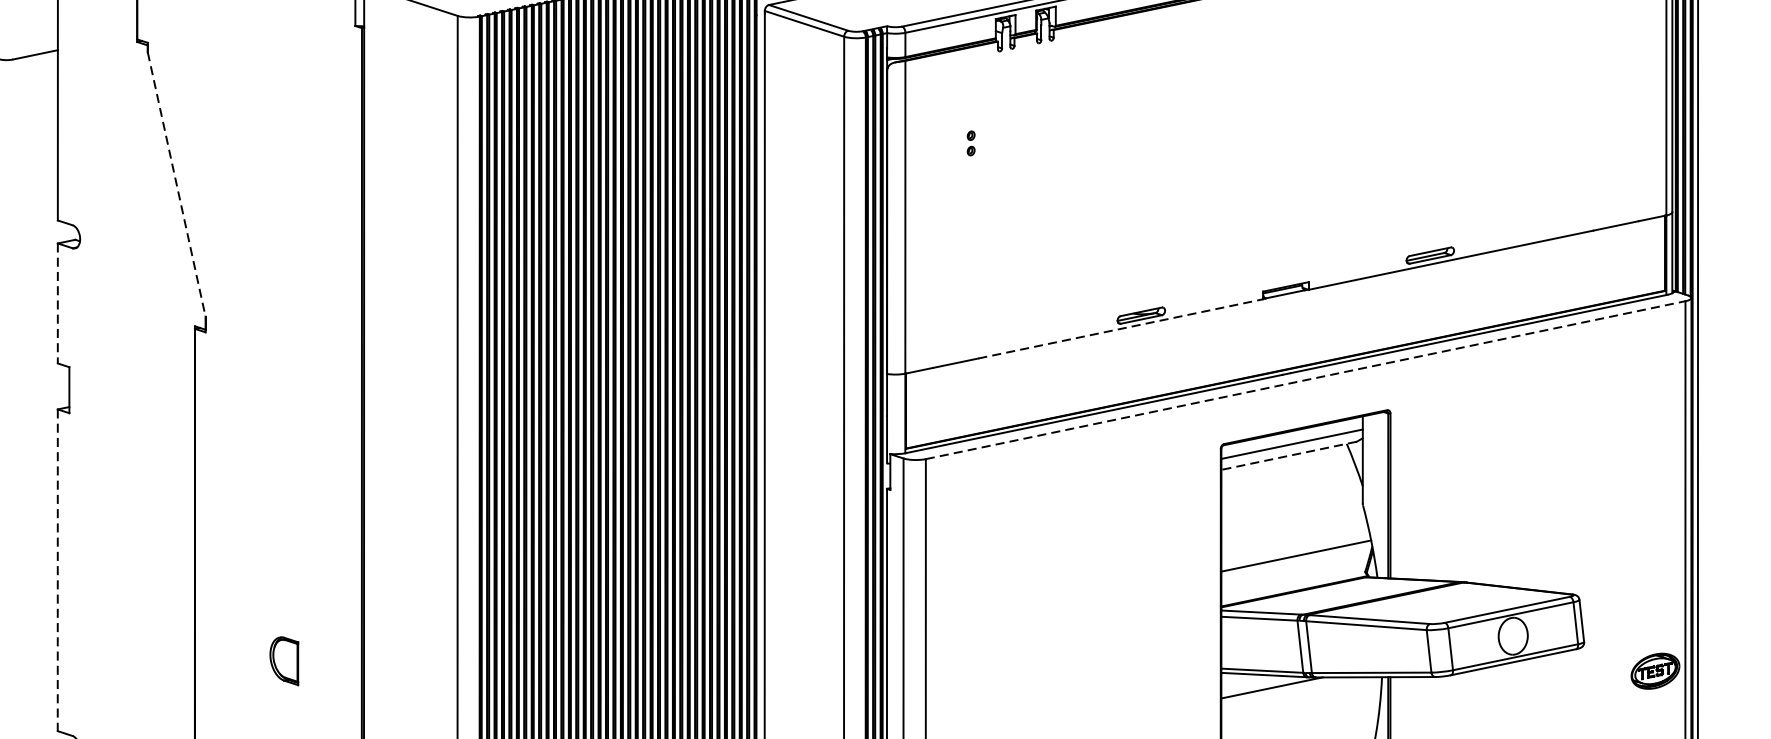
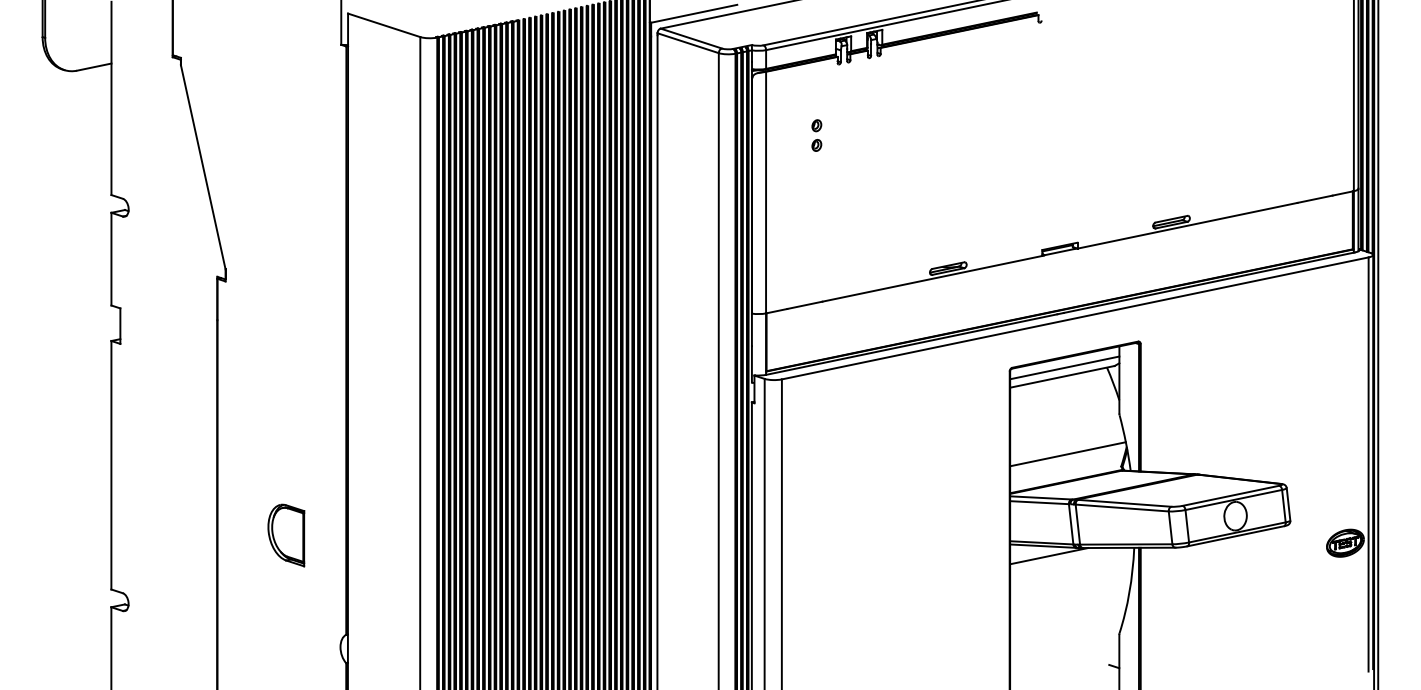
part: (970, 143) -> (816, 135), size x1.67
line: (177, 184) -> (203, 167), dashed -> solid
line: (57, 303) -> (111, 259), dashed -> solid
line: (1120, 328) -> (932, 278), dashed -> solid
line: (1305, 380) -> (1075, 318), dashed -> solid
line: (1287, 455) -> (1061, 376), dashed -> solid
line: (57, 570) -> (111, 465), dashed -> solid
part: (284, 661) -> (286, 535), size x1.67

